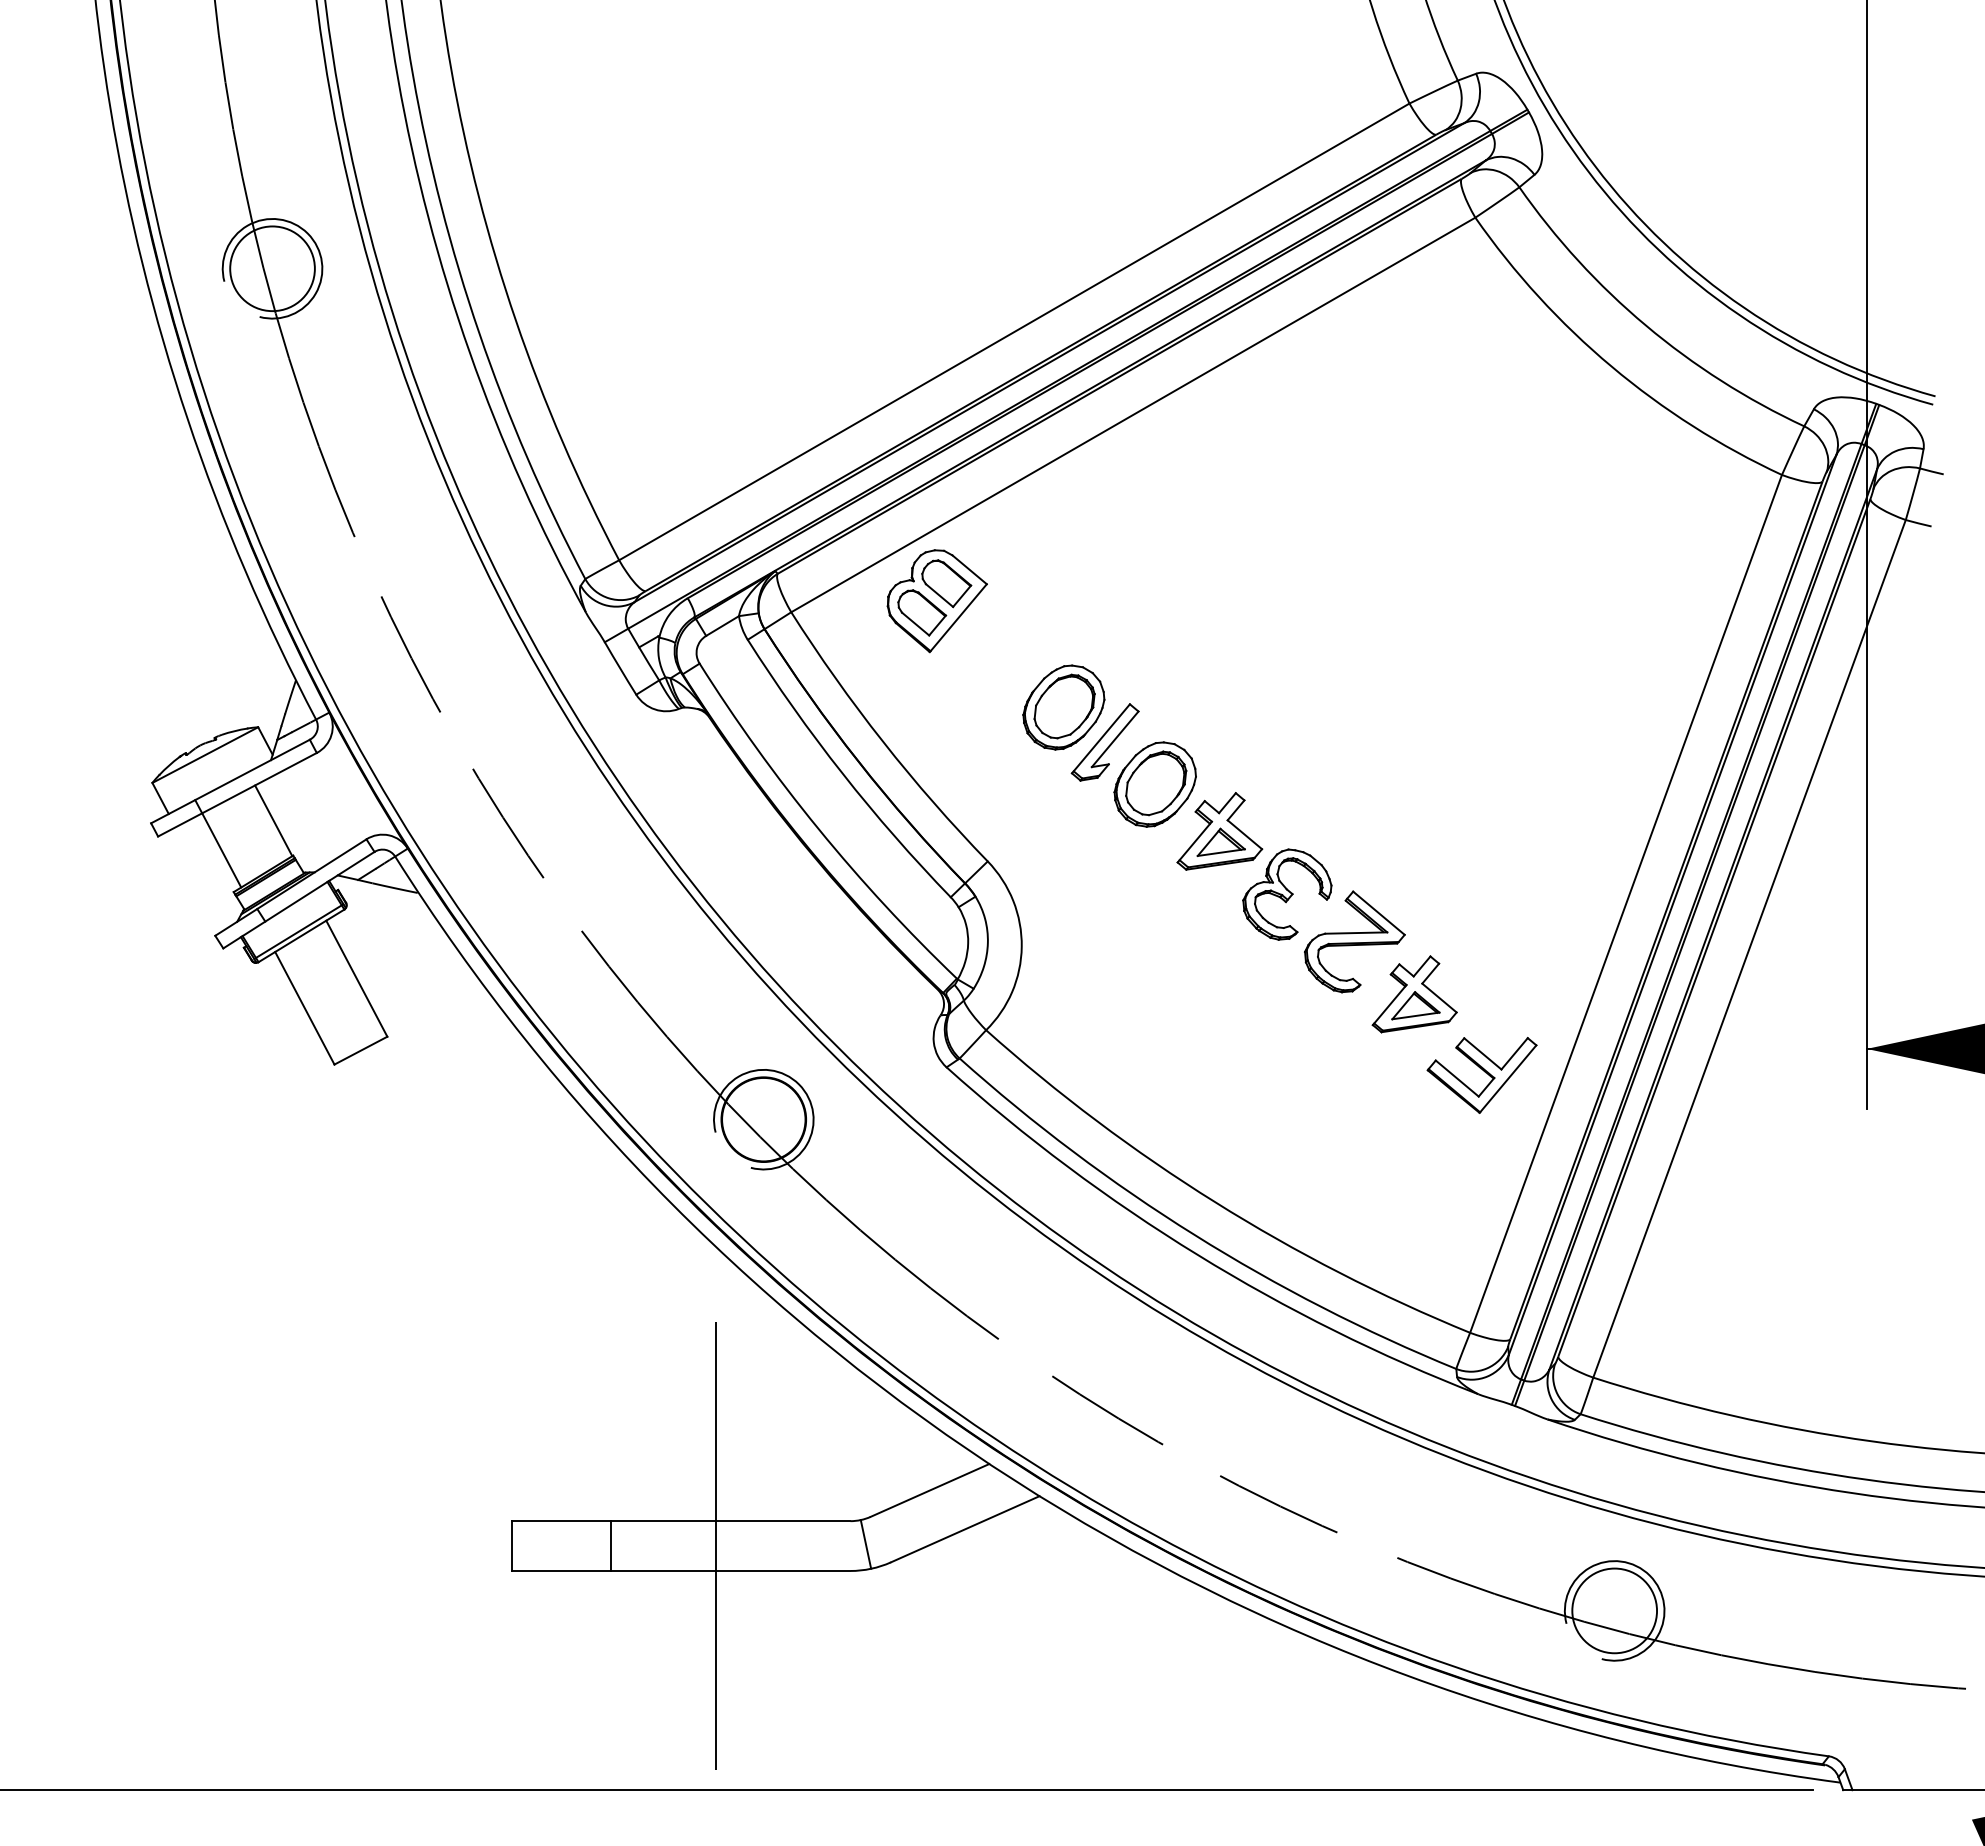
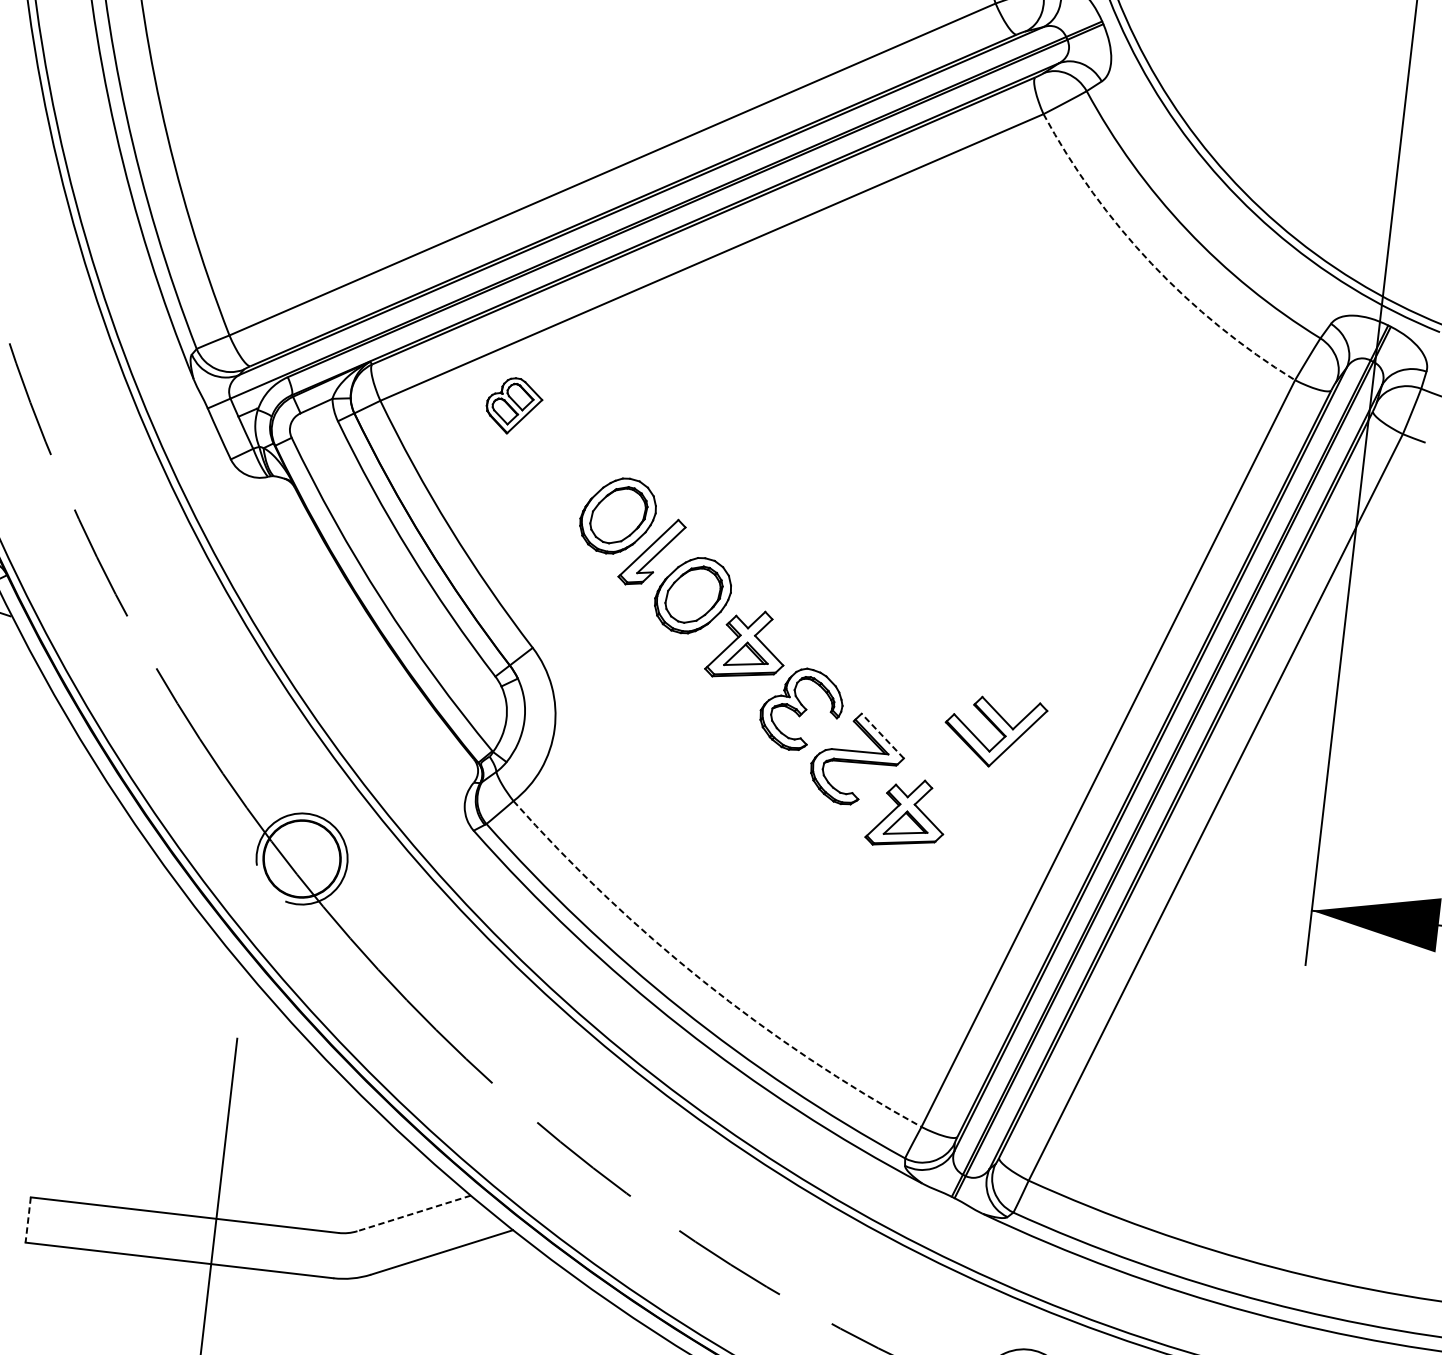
arc: (1611, 366) -> (1151, 263), solid -> dashed
part: (936, 601) -> (513, 406), size x0.6
line: (1378, 913) -> (882, 736), solid -> dashed
part: (1481, 1075) -> (994, 732), moved
arc: (1215, 1202) -> (703, 981), solid -> dashed
line: (930, 1490) -> (414, 1213), solid -> dashed
line: (865, 1544) -> (349, 1255), removed
line: (611, 1545) -> (118, 1229), removed
line: (511, 1546) -> (27, 1220), solid -> dashed

